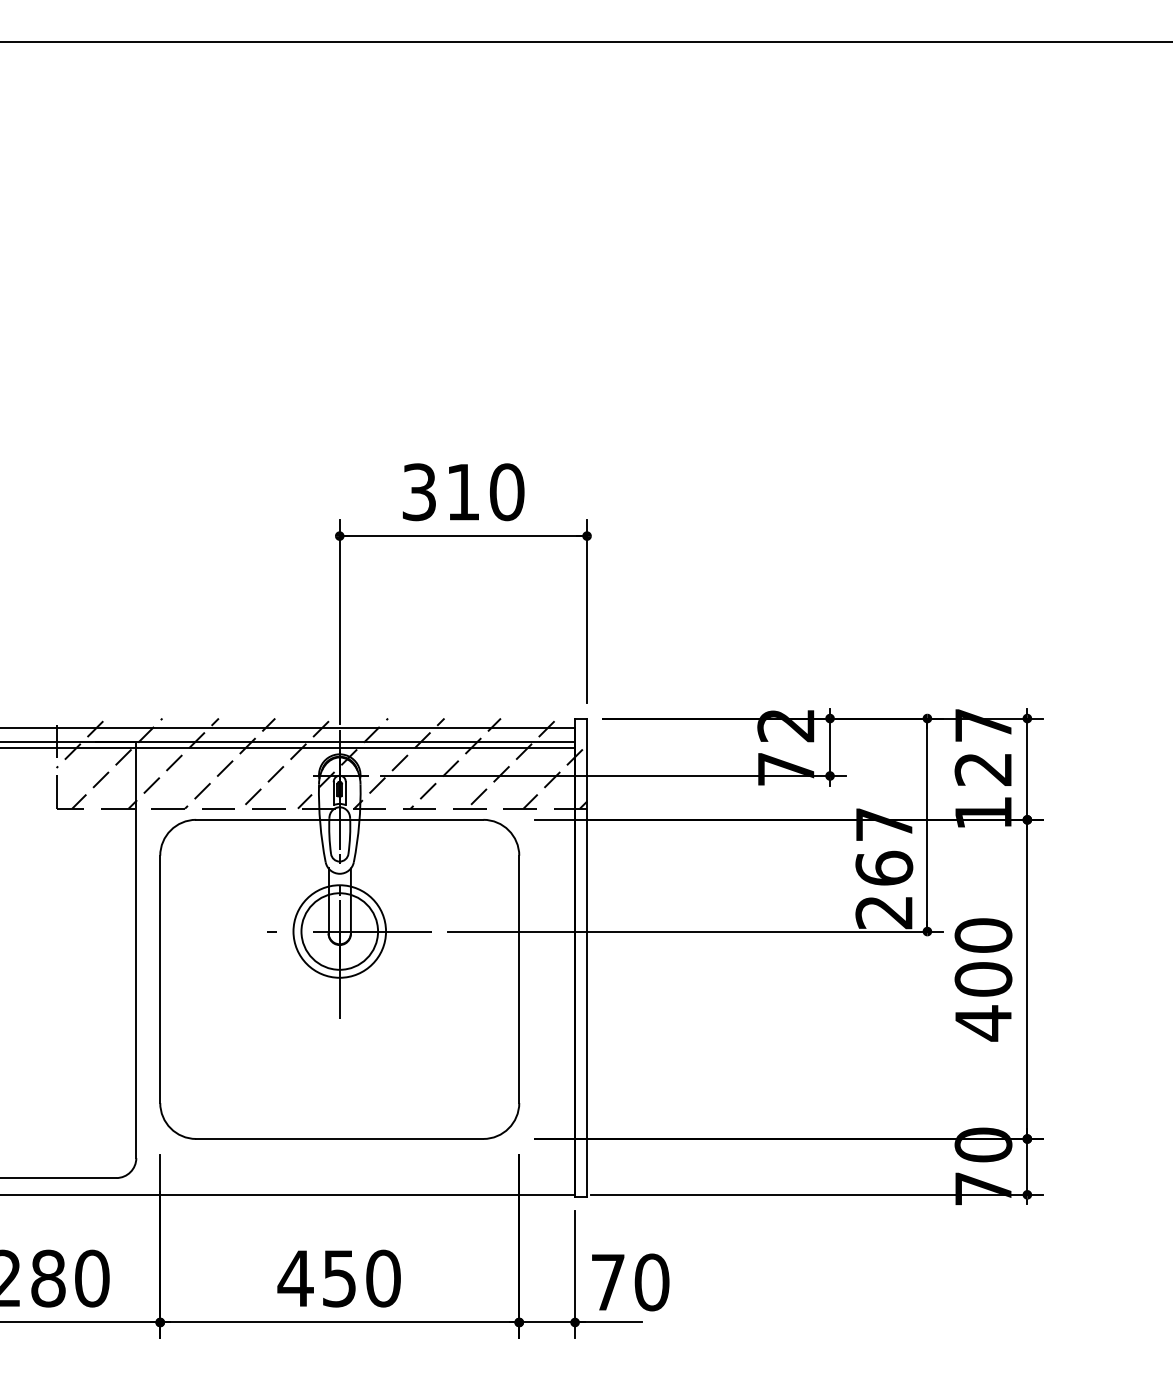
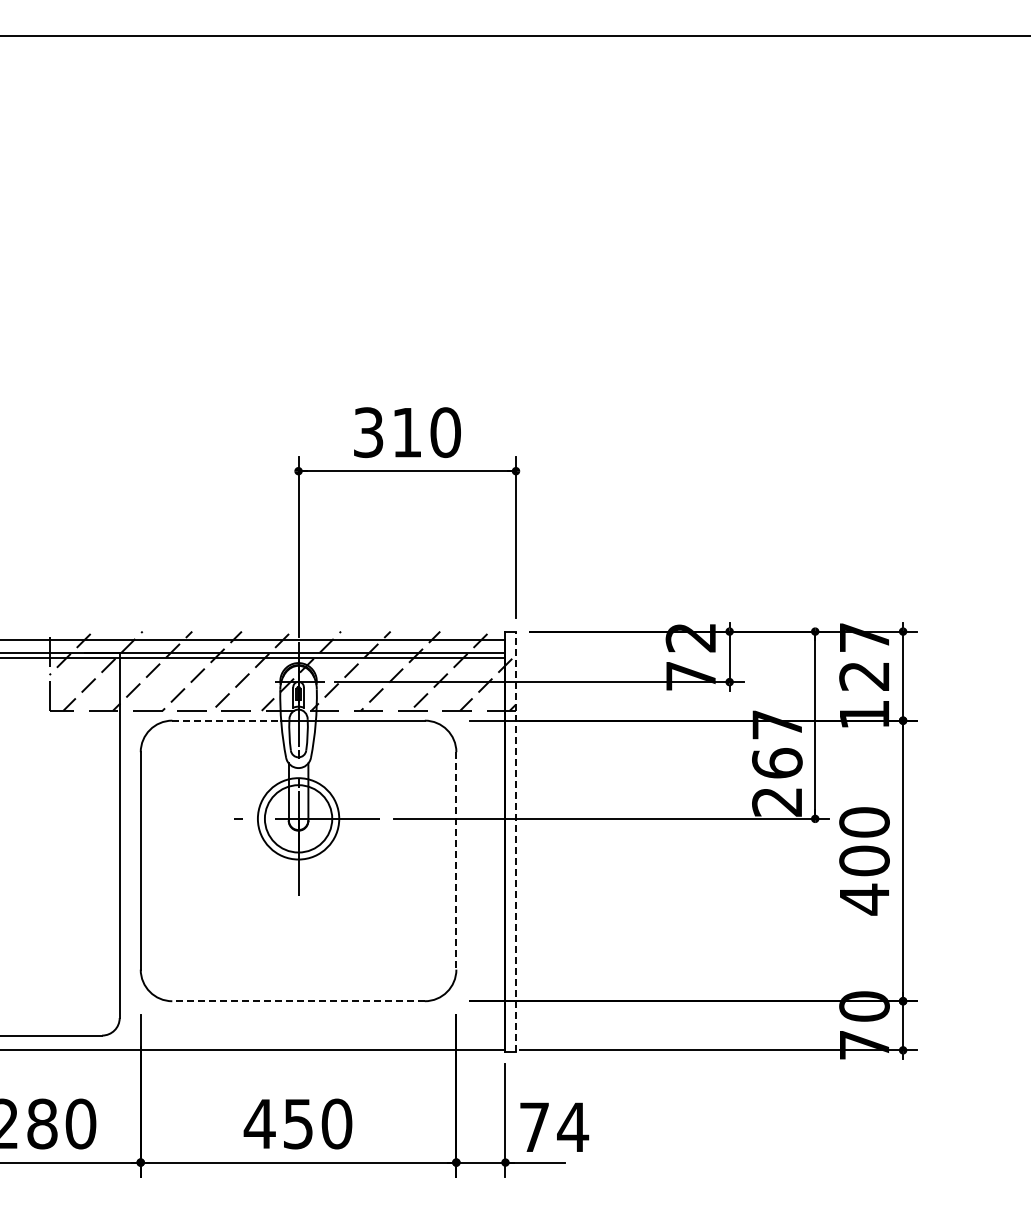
line: (258, 819) -> (227, 720), solid -> dashed
line: (587, 957) -> (516, 841), solid -> dashed
line: (519, 978) -> (456, 860), solid -> dashed
line: (339, 1139) -> (298, 1001), solid -> dashed
text: (652, 1282) -> (573, 1127), 70 -> 74

